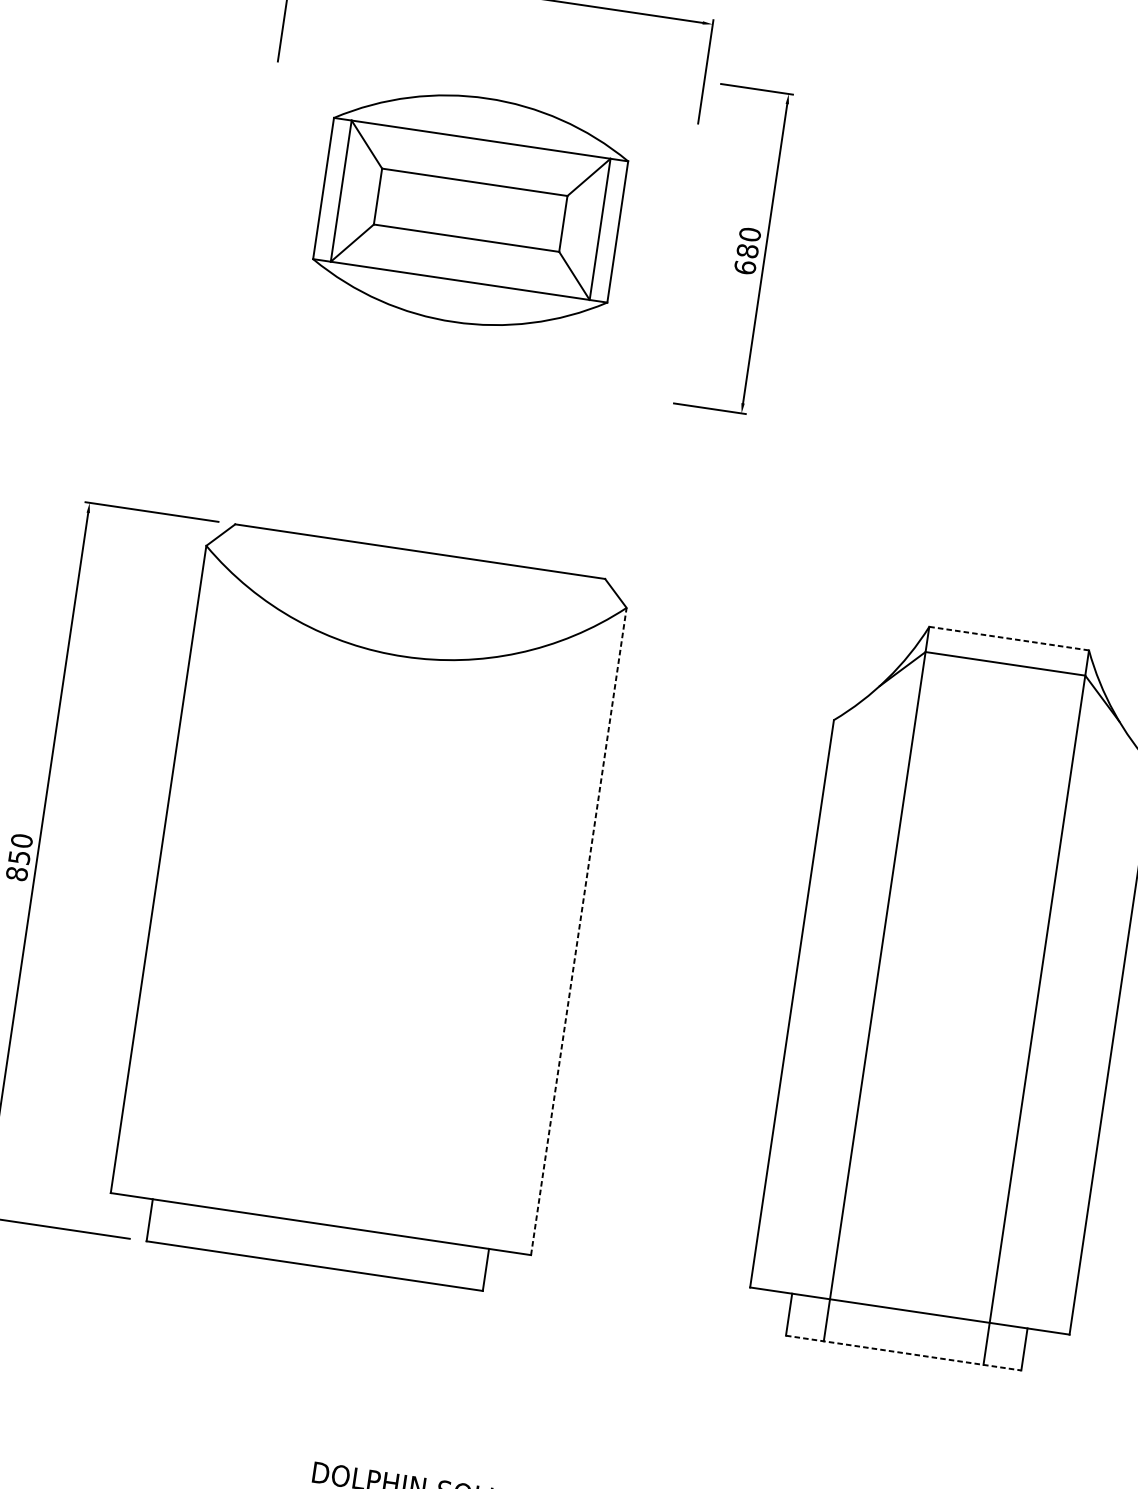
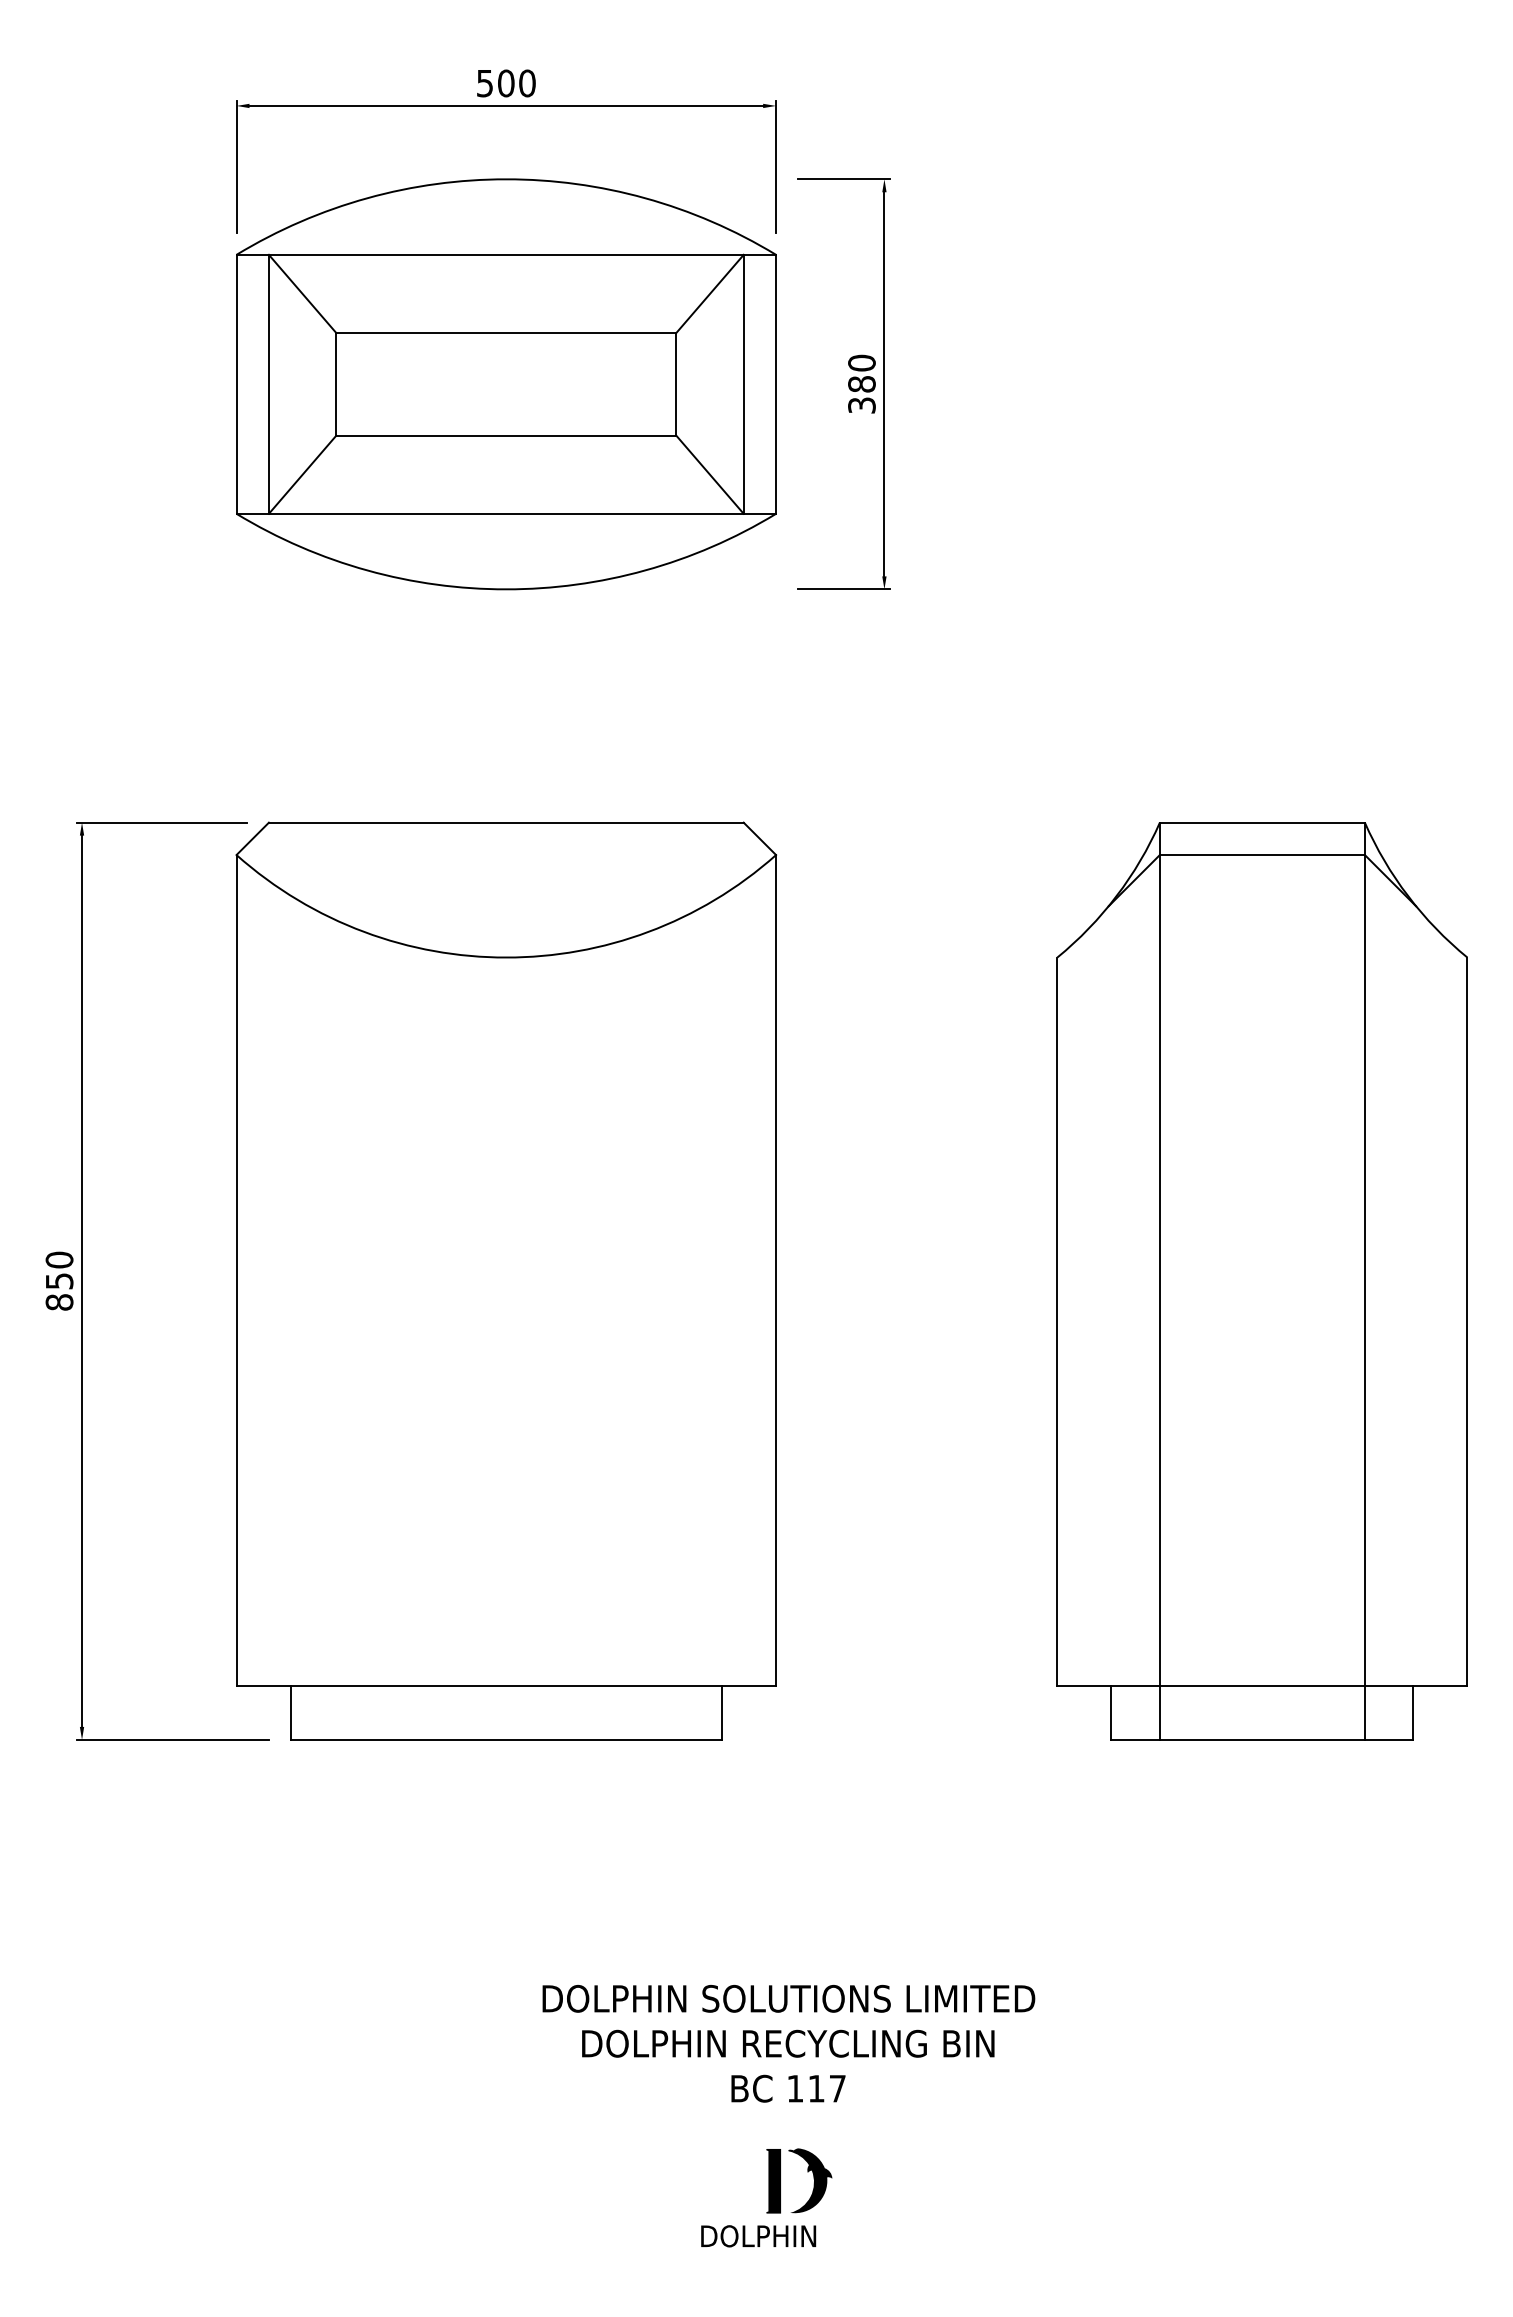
part: (470, 210) -> (506, 384), size x1.43
text: (744, 267) -> (861, 405), 680 -> 380
line: (1009, 638) -> (1262, 822), dashed -> solid
line: (579, 930) -> (776, 1269), dashed -> solid
line: (903, 1352) -> (1262, 1739), dashed -> solid

